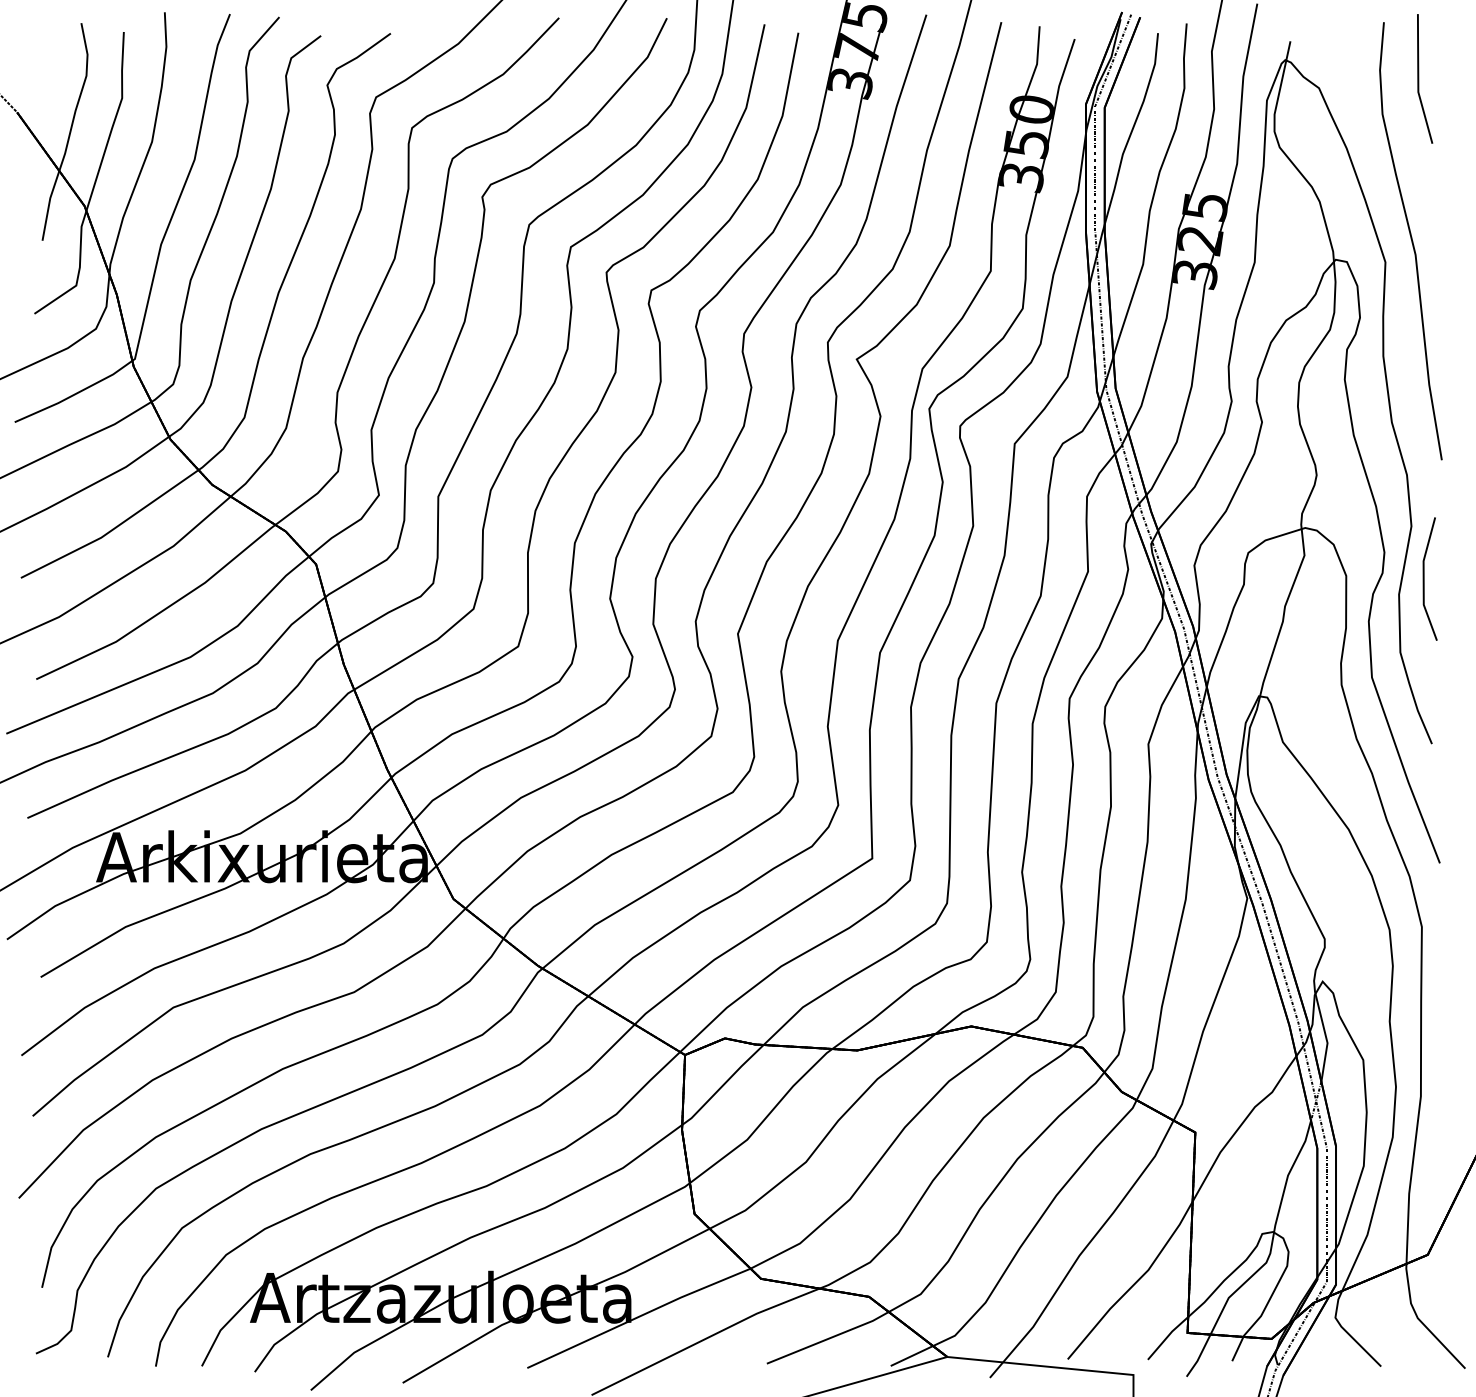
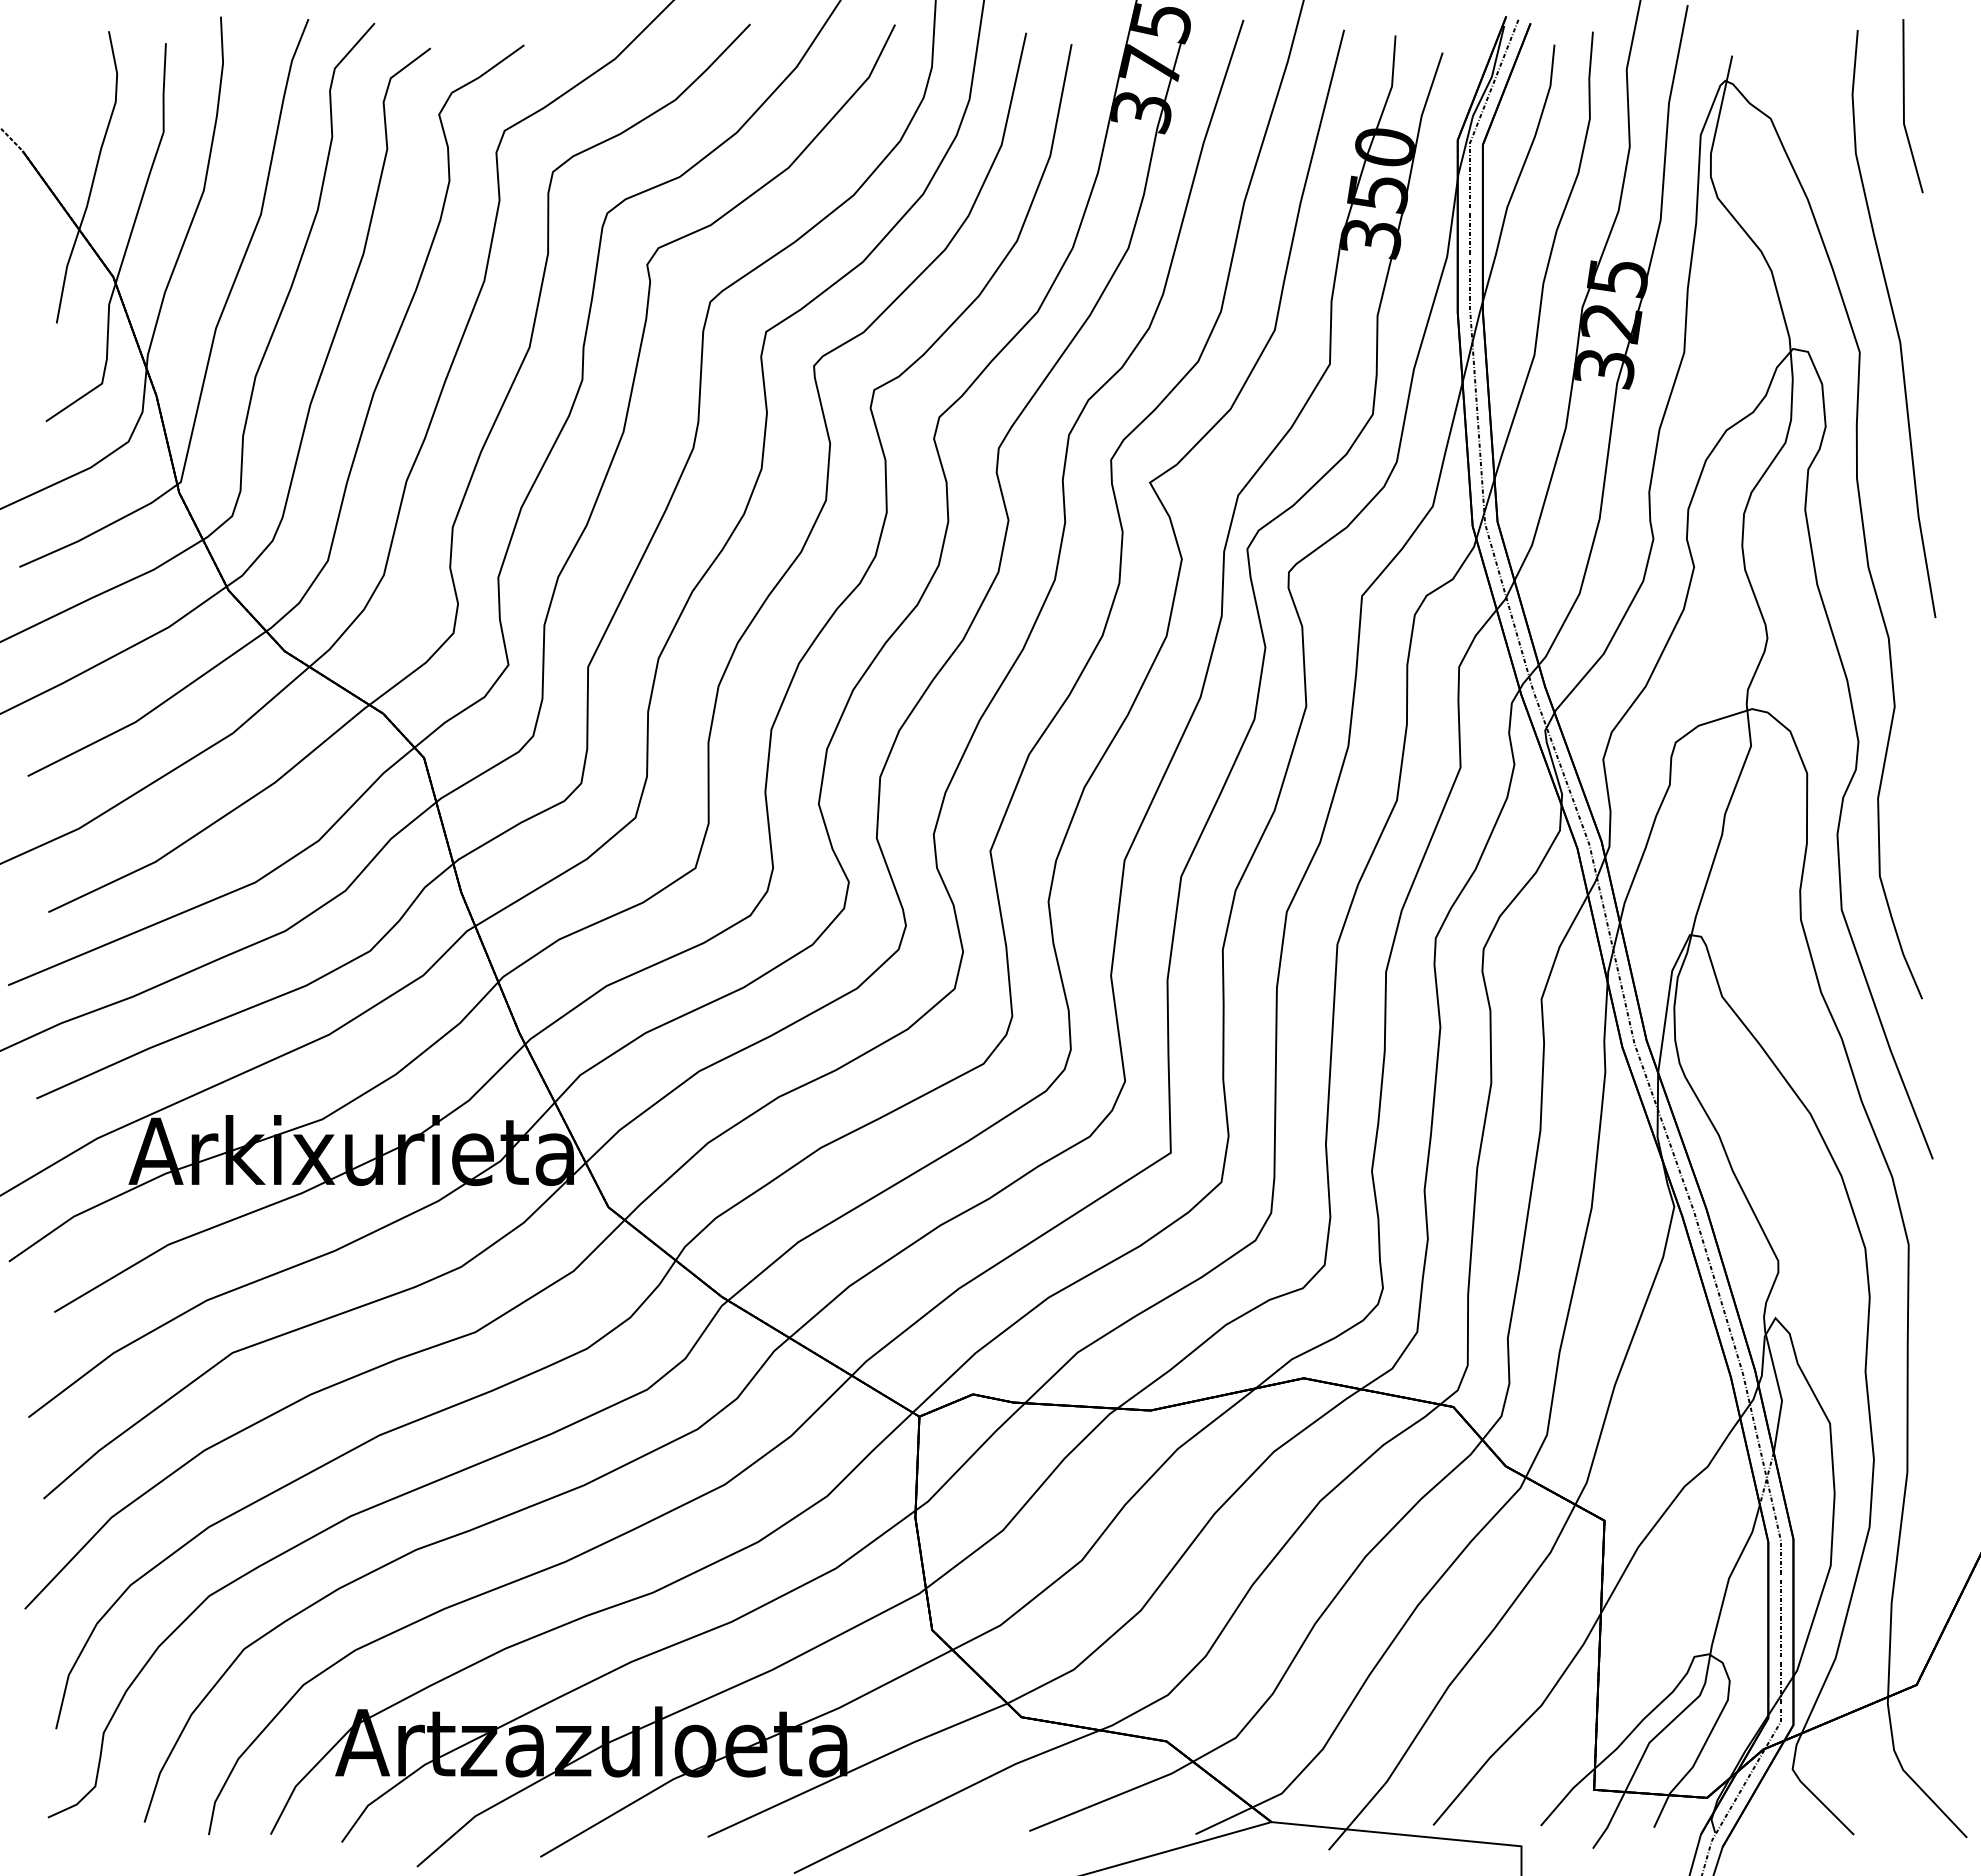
line: (1423, 578) -> (1911, 777), removed

